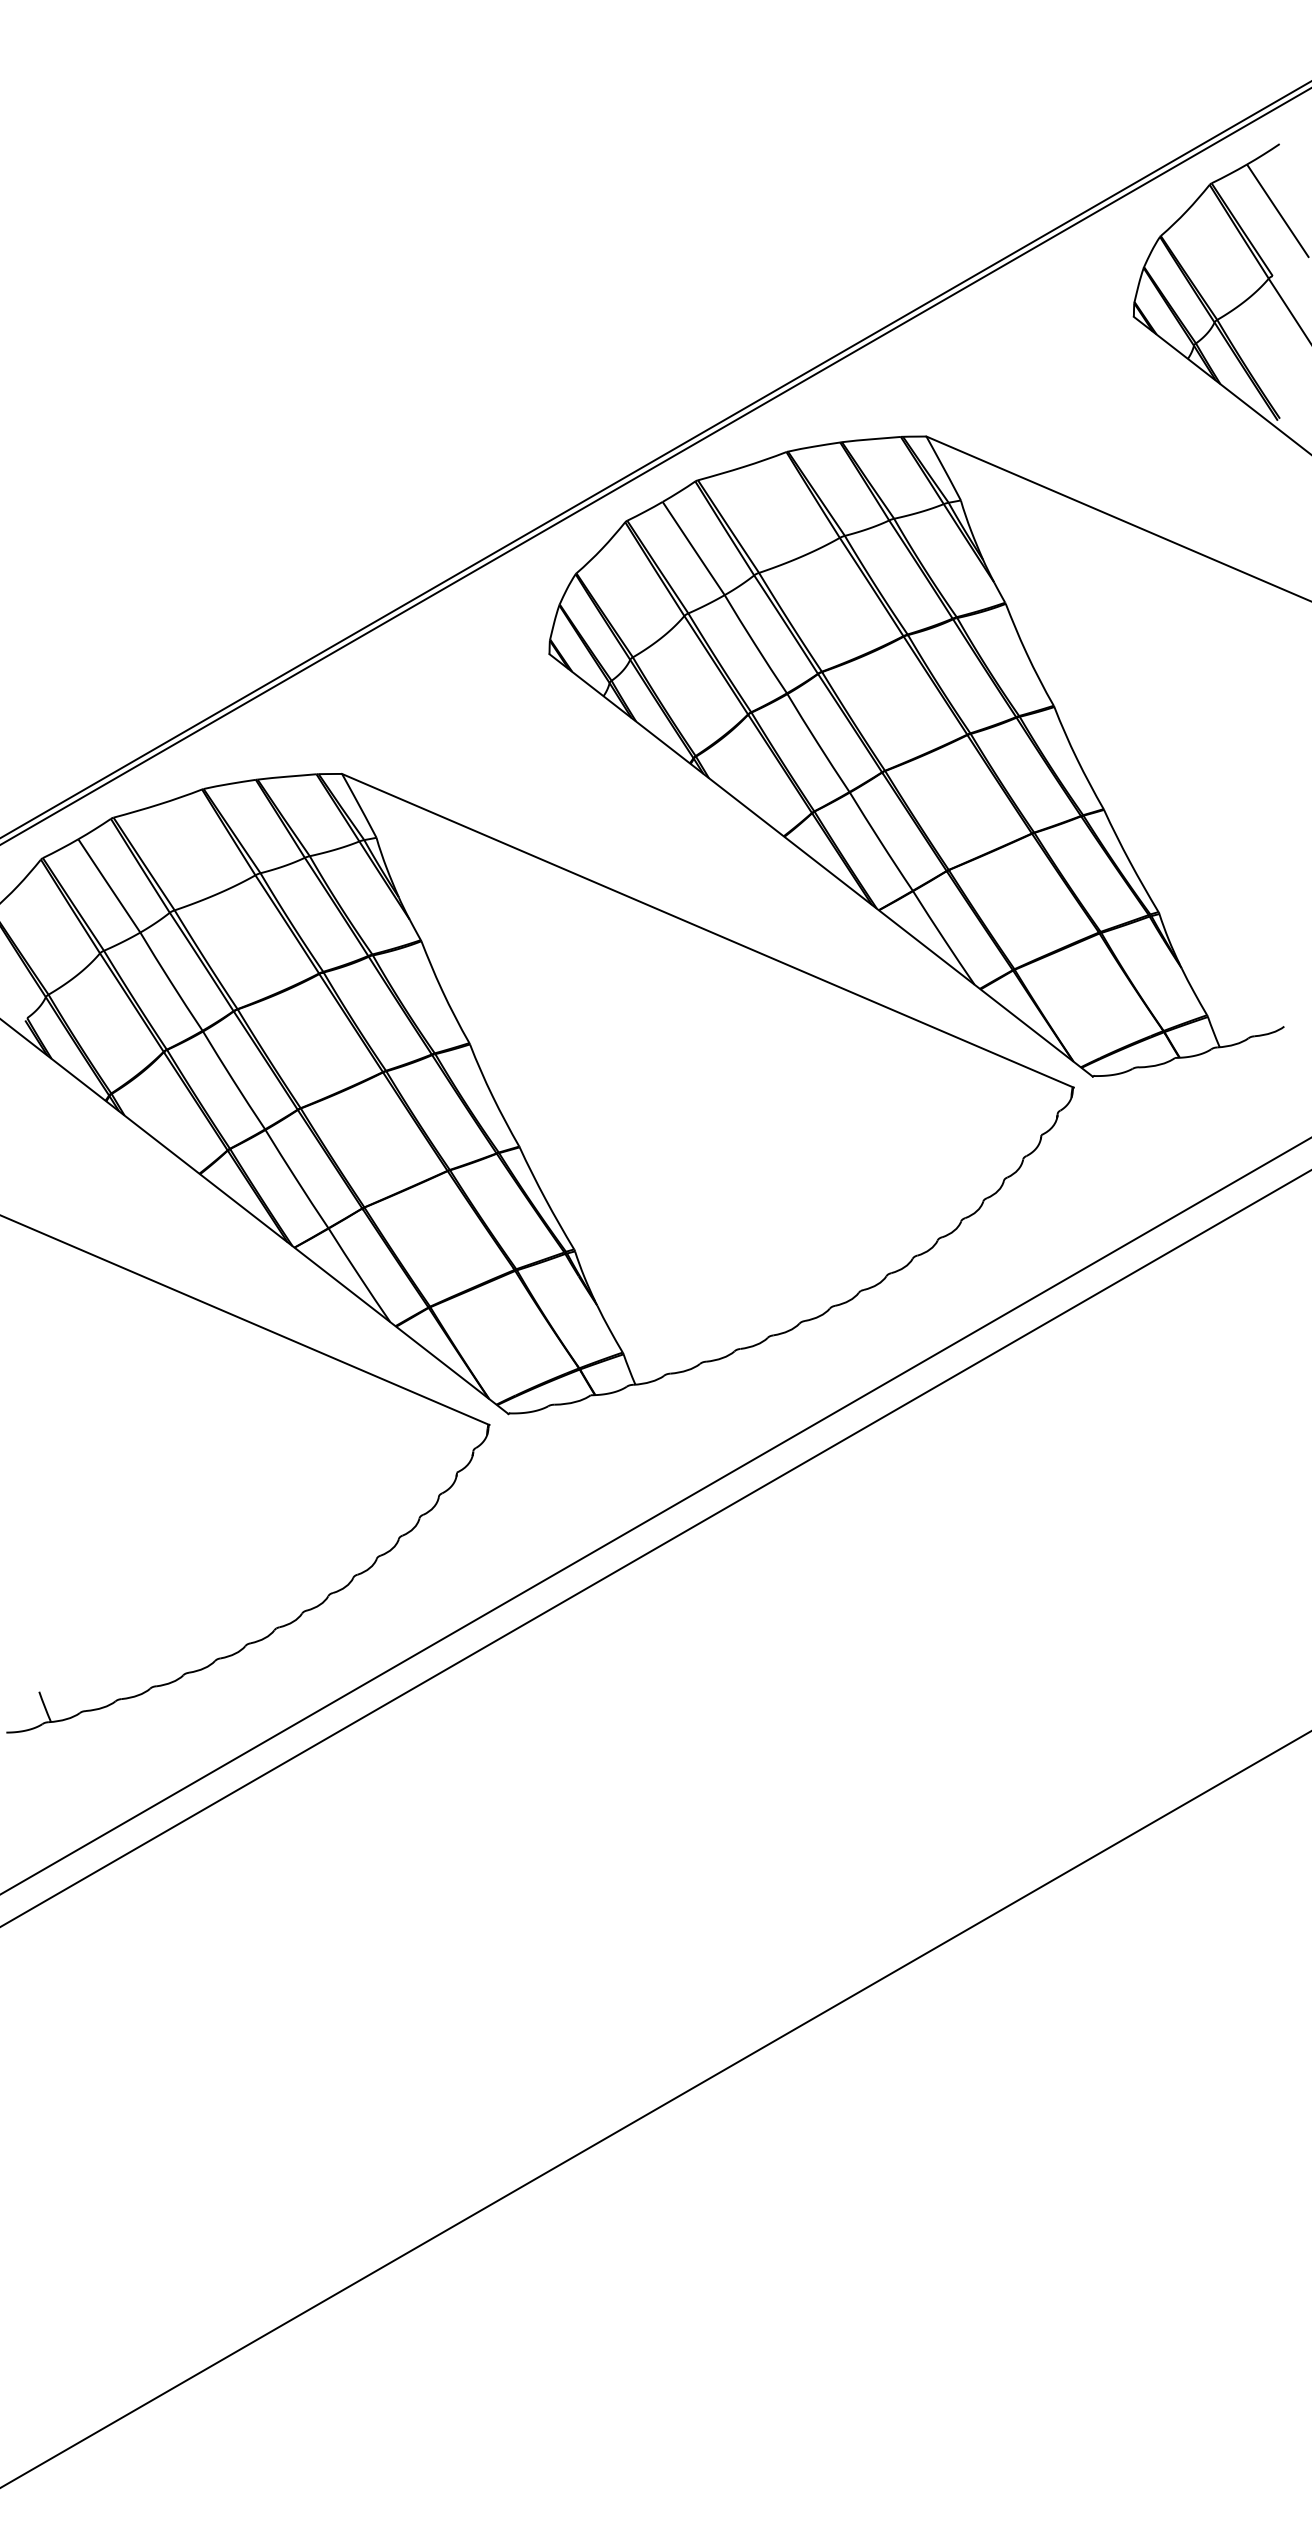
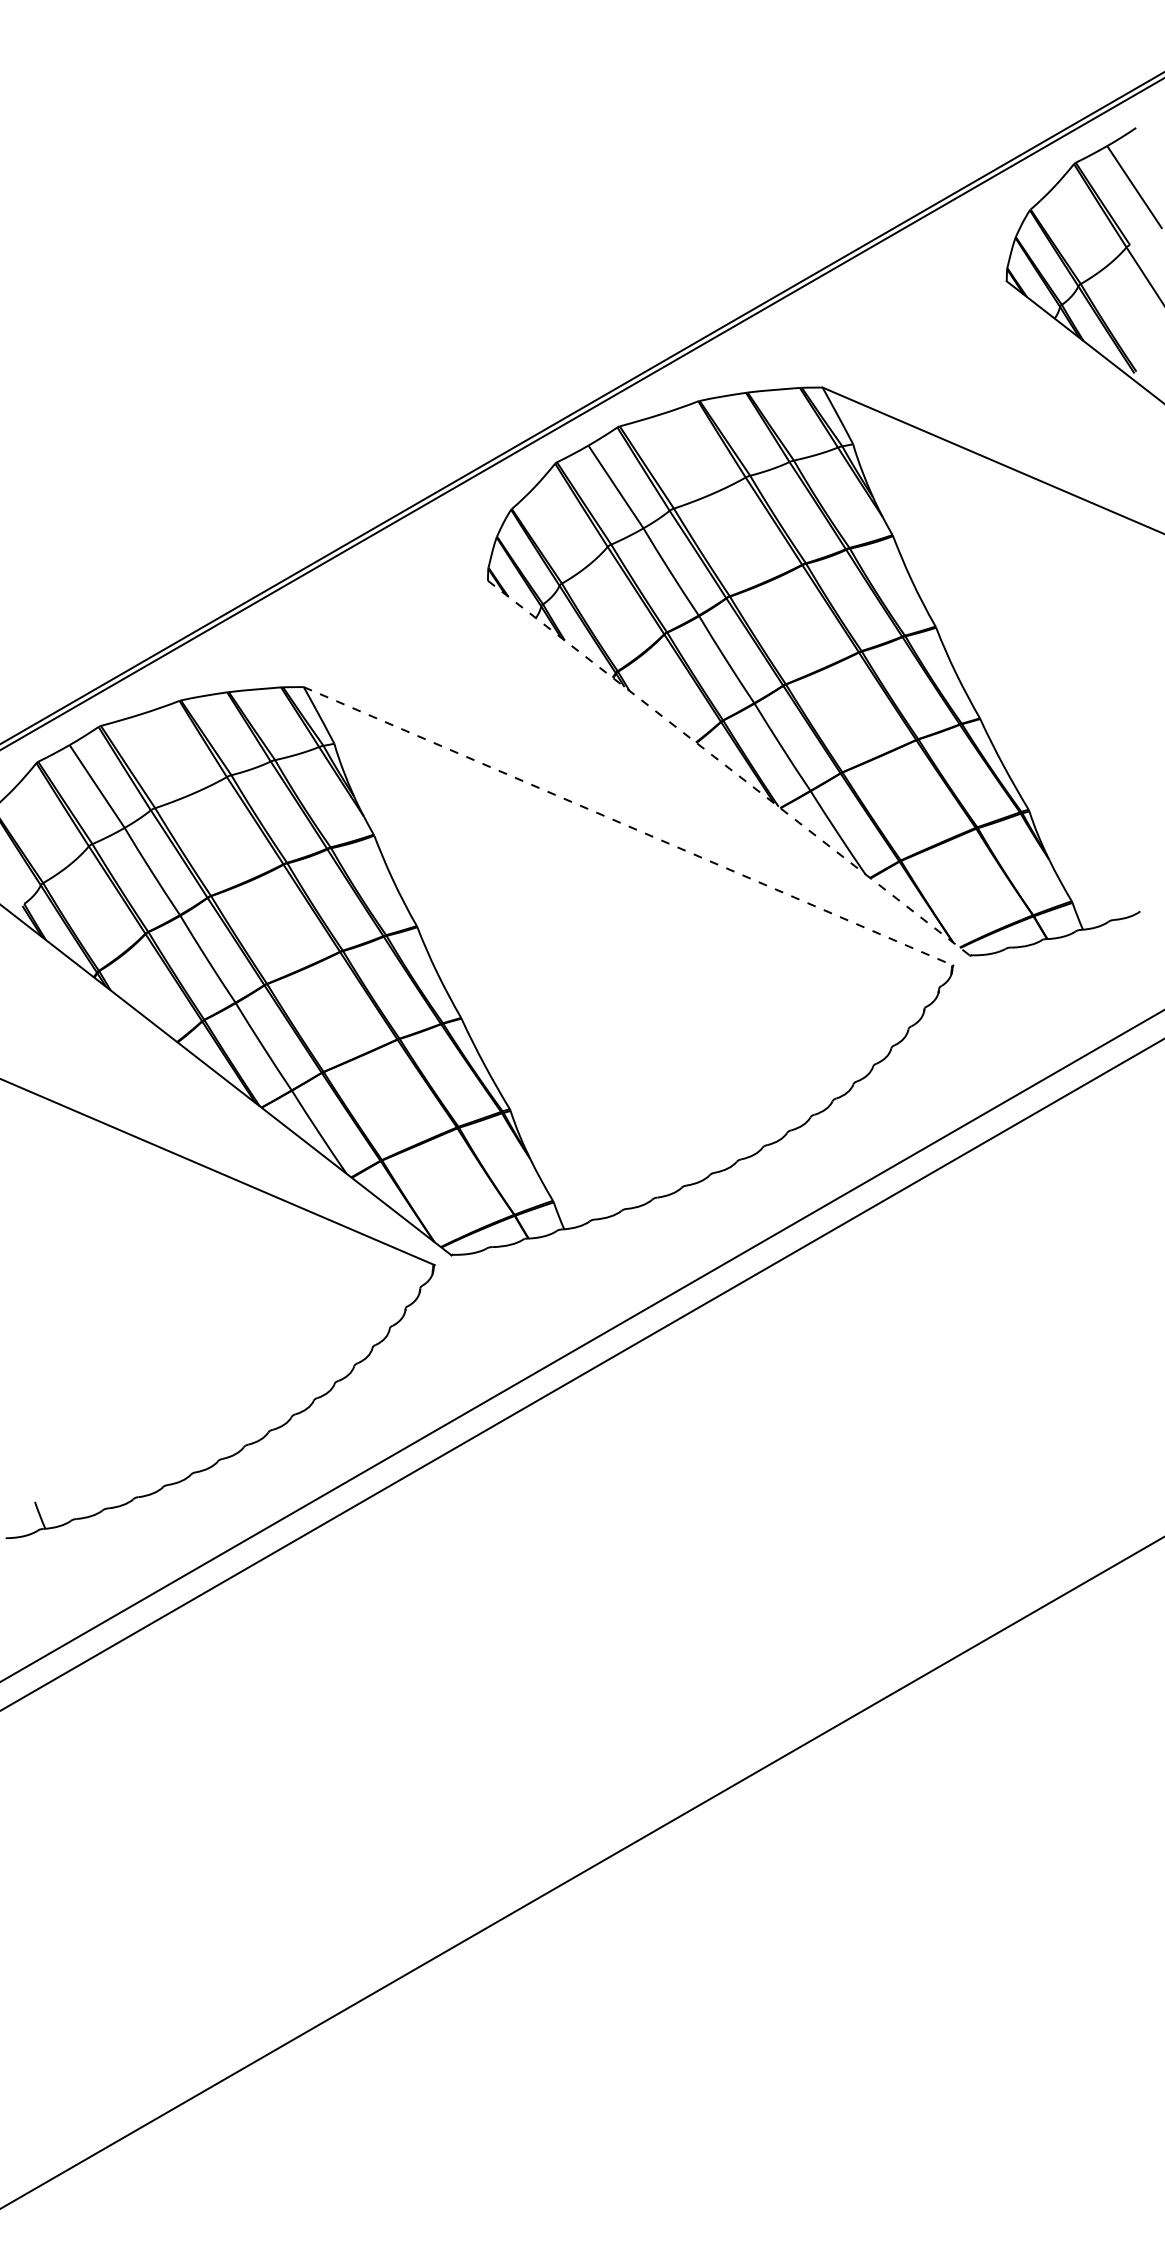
line: (821, 865) -> (729, 768), solid -> dashed
line: (708, 930) -> (629, 826), solid -> dashed

